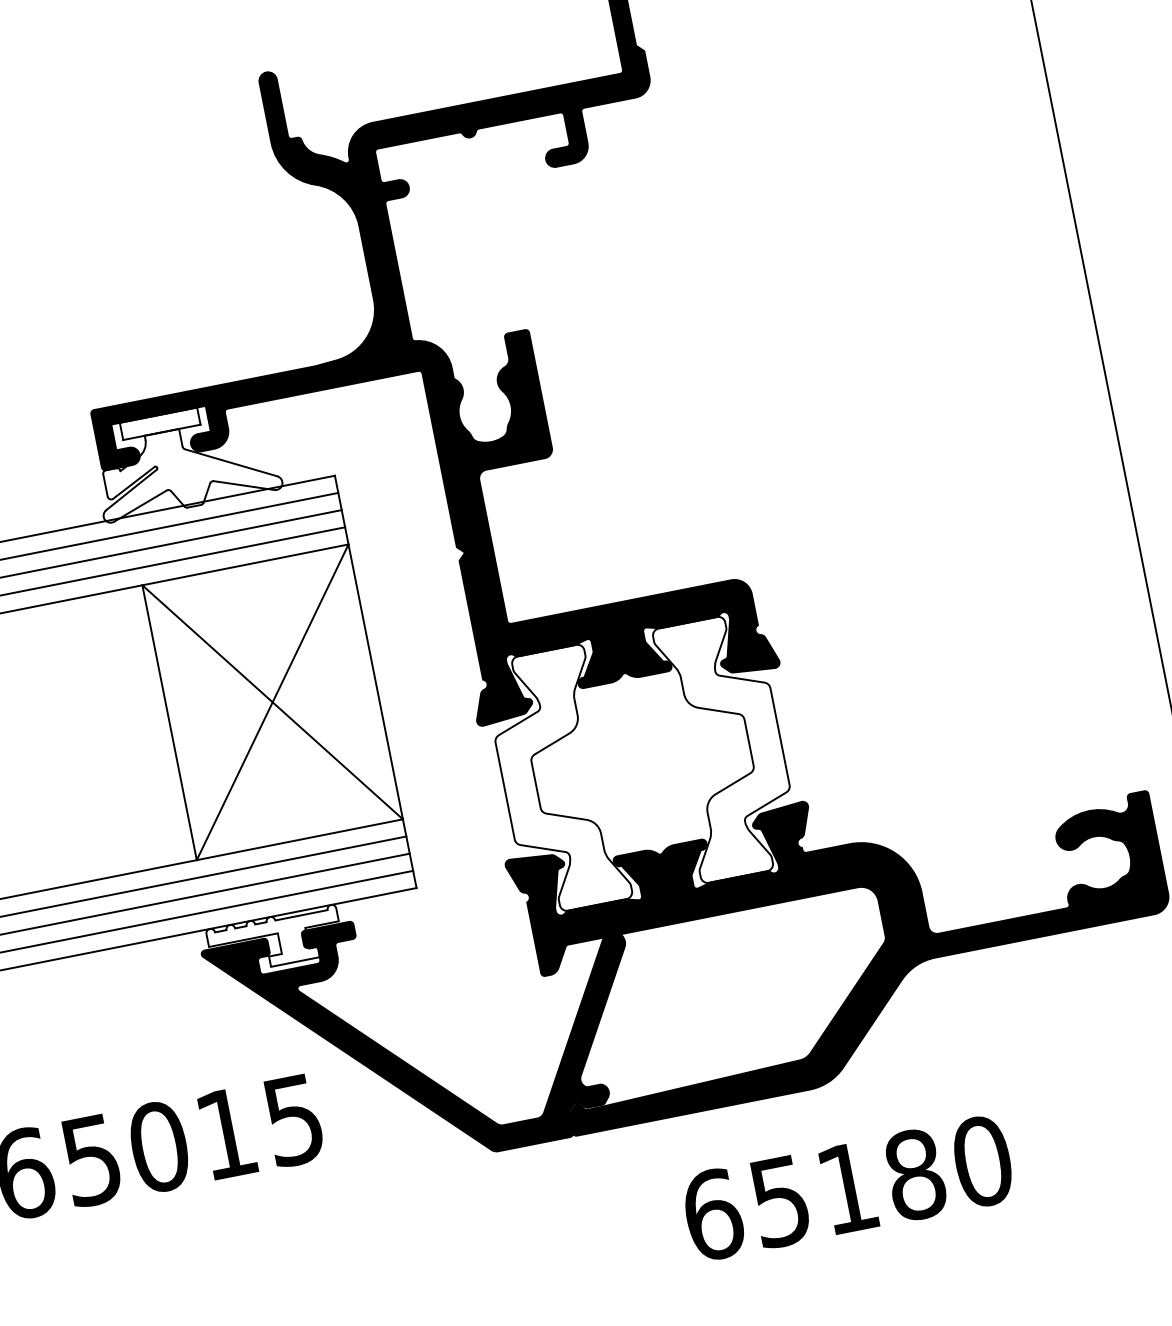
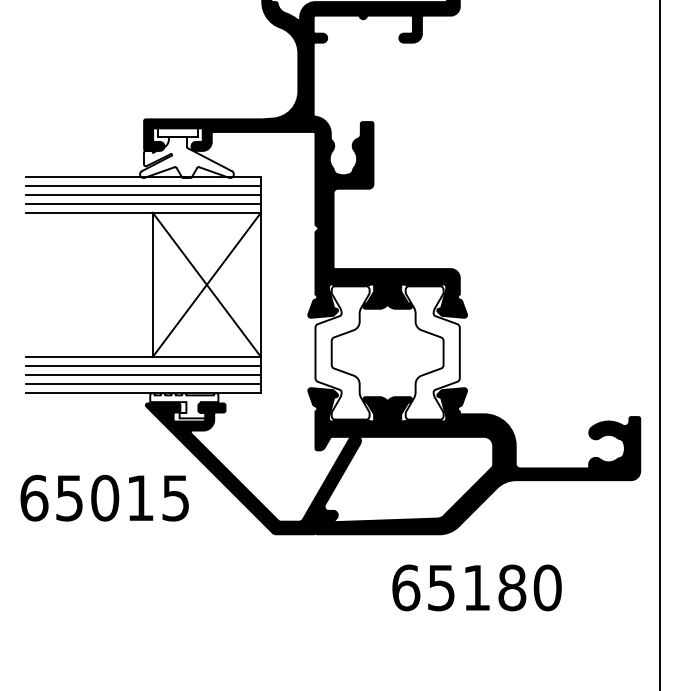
text: (846, 1187) -> (476, 587), moved

